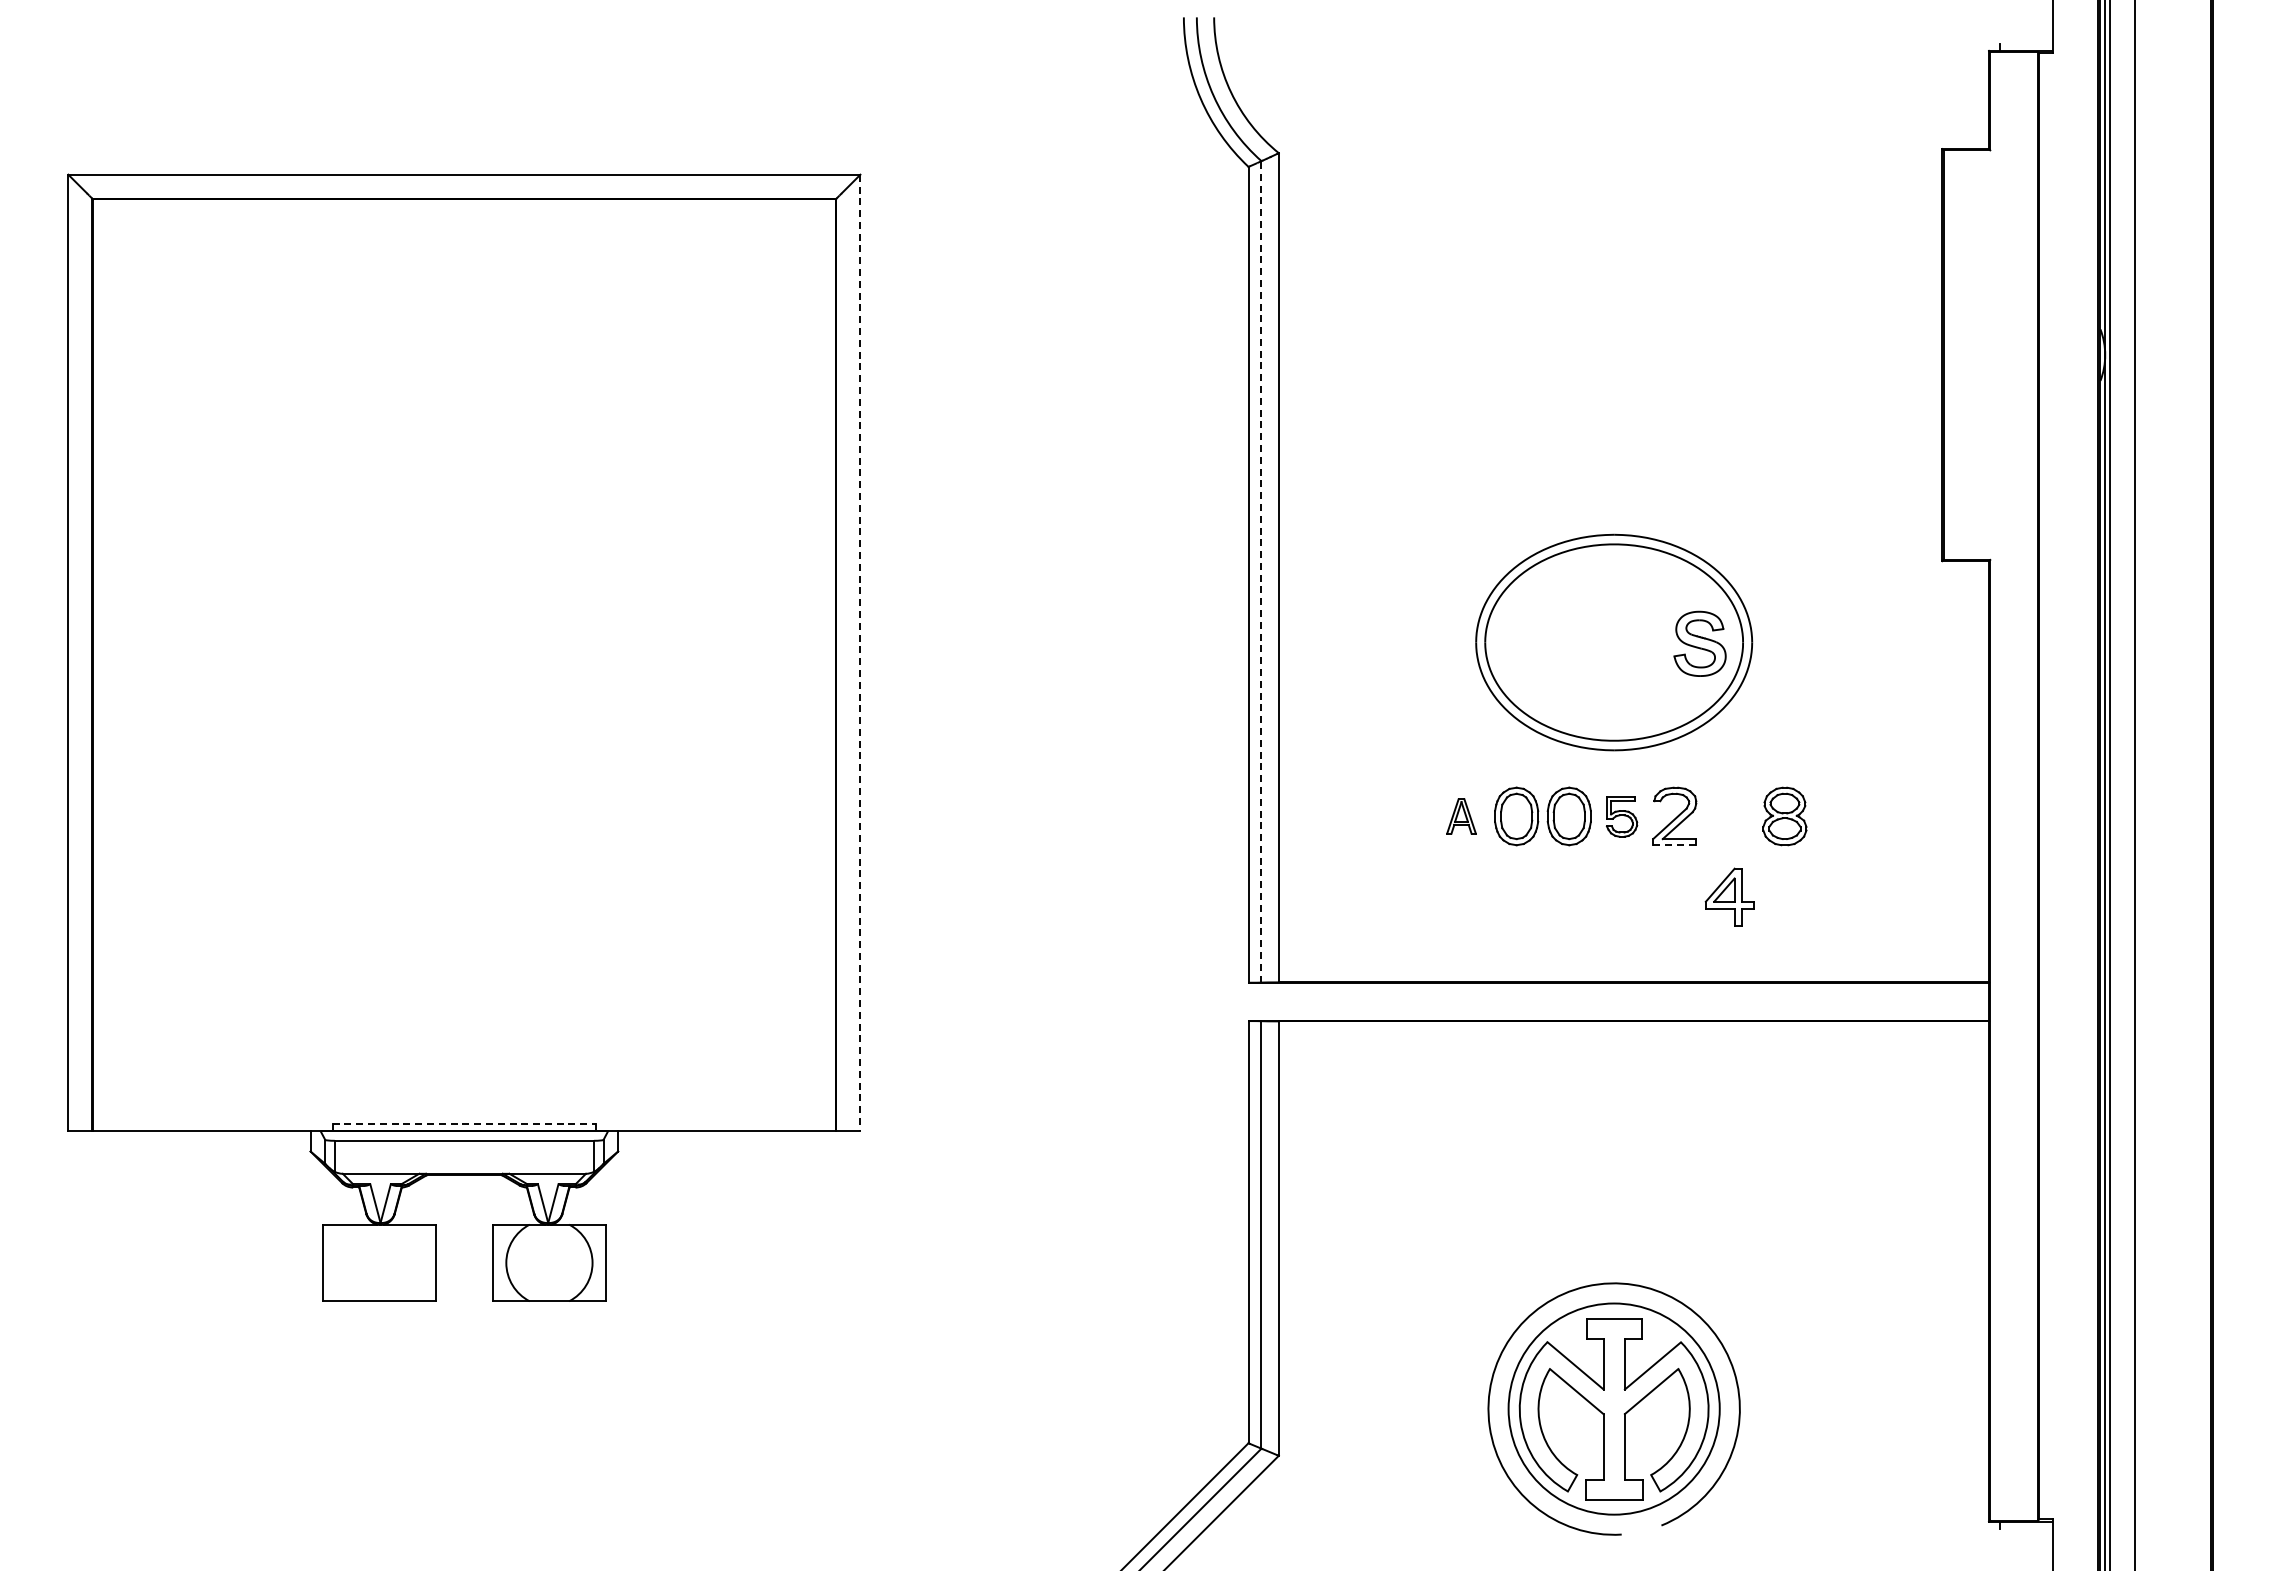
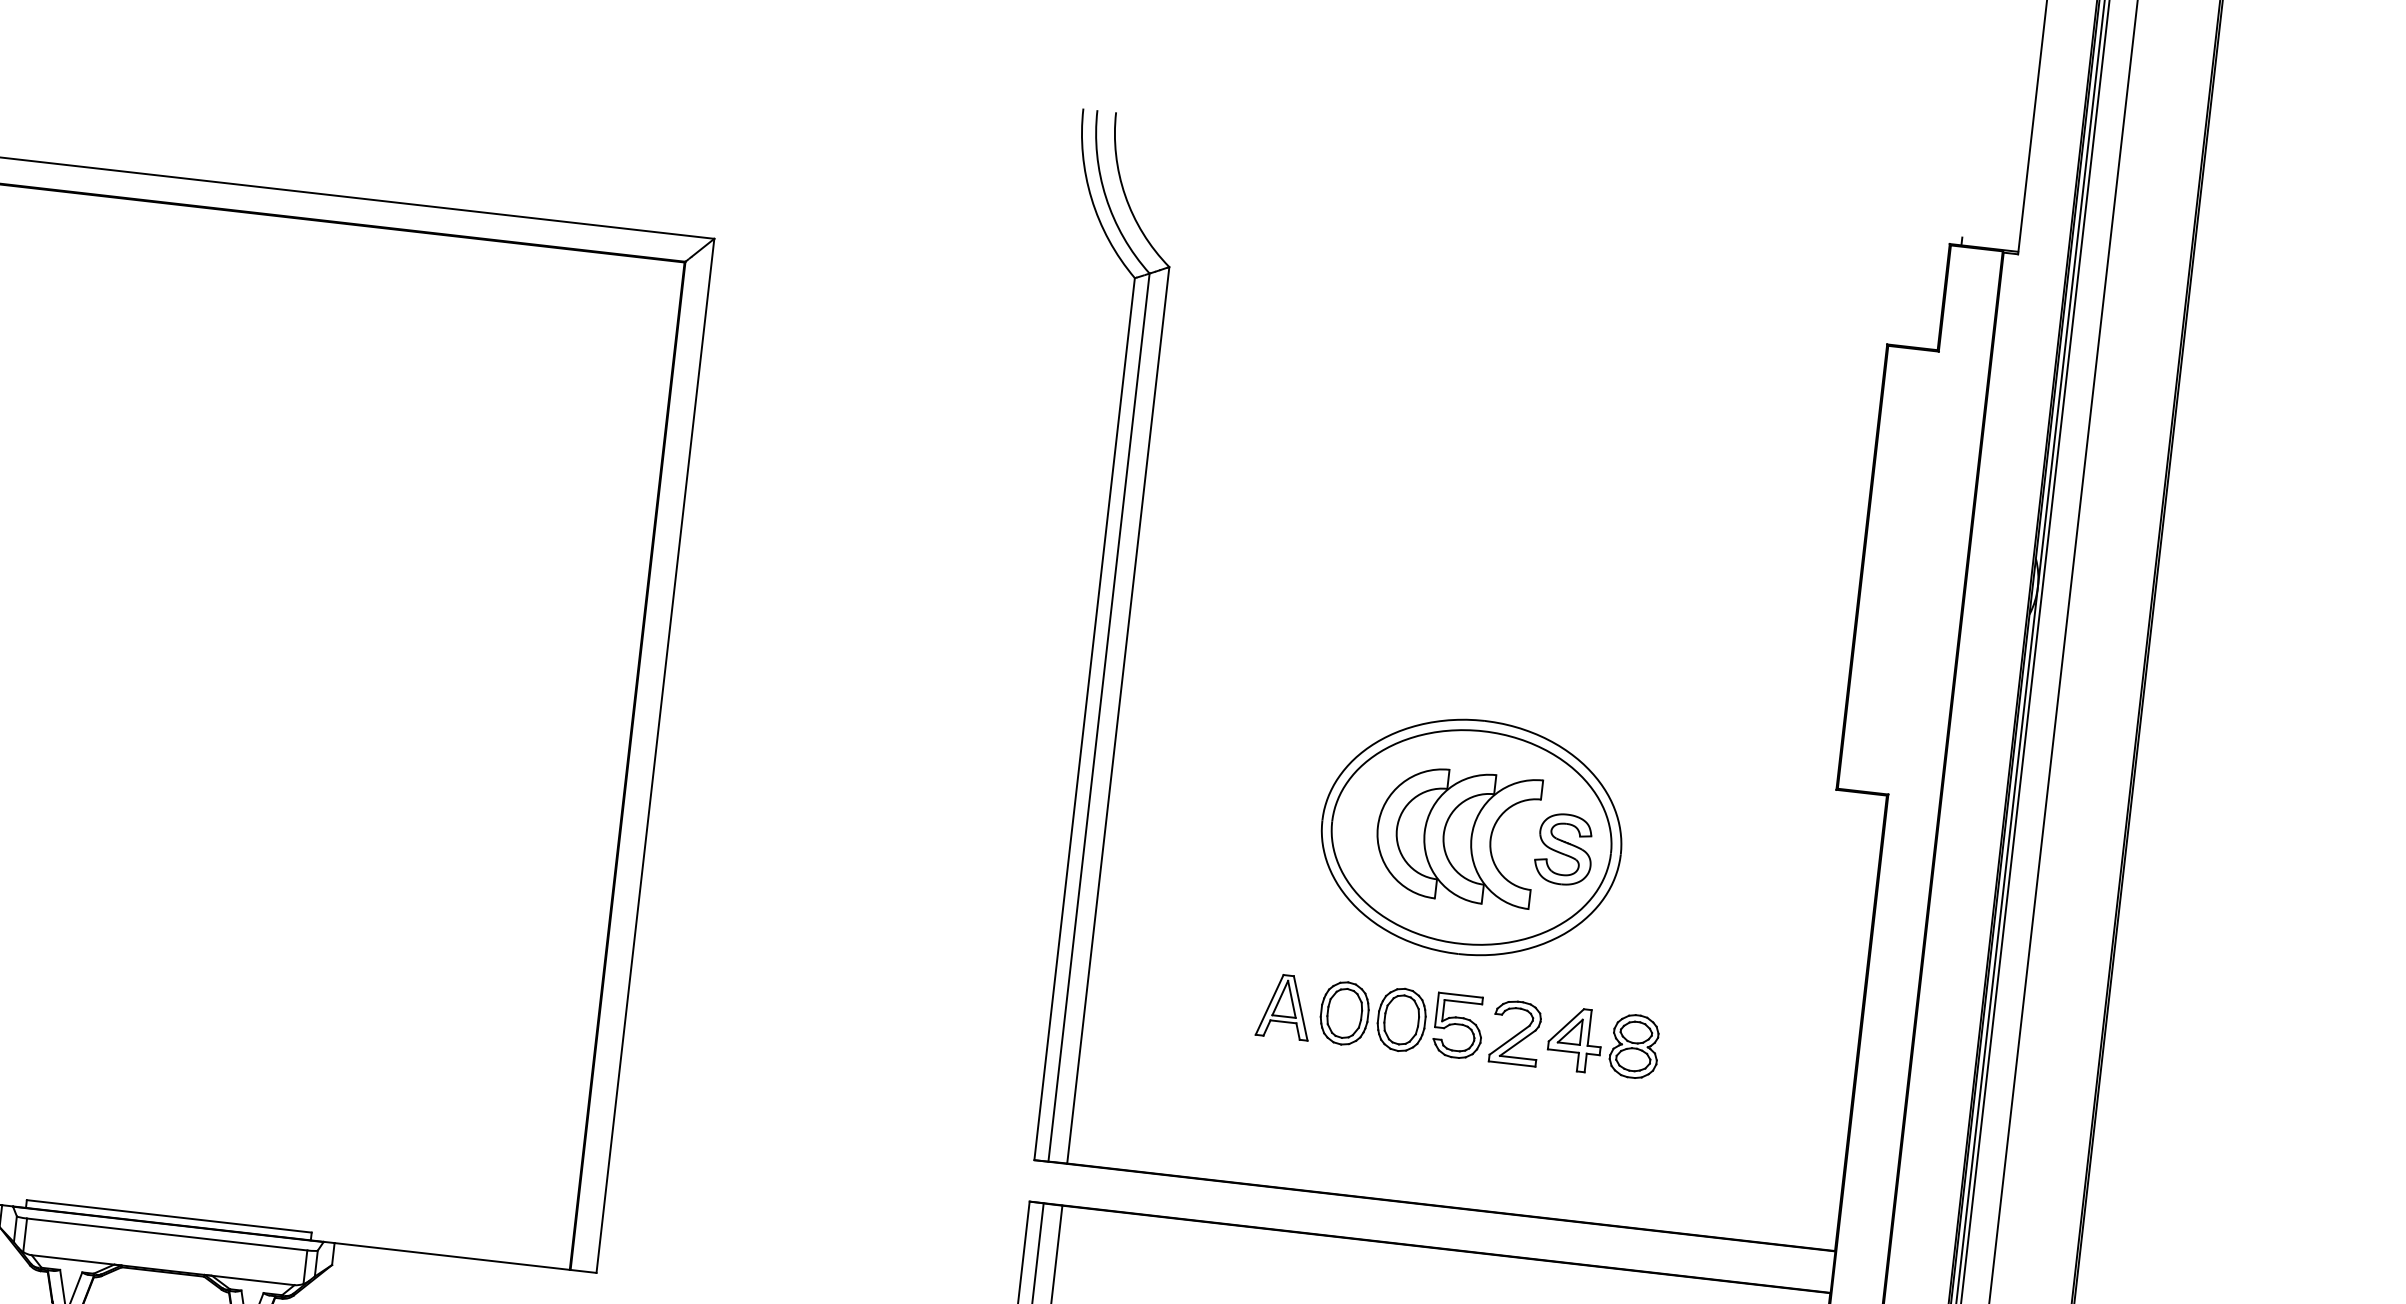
line: (1261, 571) -> (1099, 717), dashed -> solid
part: (1600, 642) -> (1456, 835), added
line: (860, 653) -> (655, 756), dashed -> solid
part: (1461, 816) -> (1285, 1006), size x1.67
part: (1621, 816) -> (1458, 1026), size x1.43
line: (1674, 845) -> (1511, 1064), dashed -> solid
part: (1729, 896) -> (1574, 1038), moved
line: (464, 1124) -> (169, 1216), dashed -> solid

